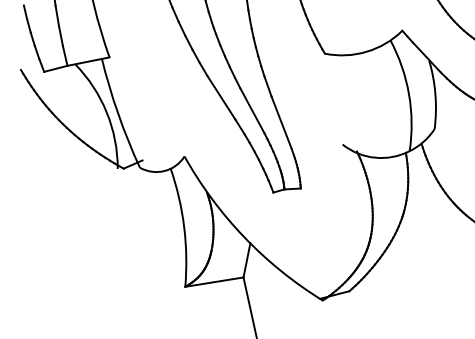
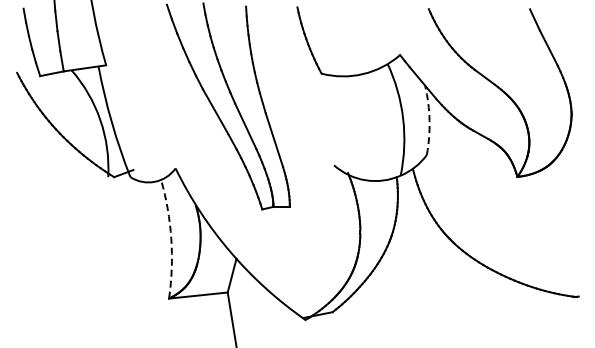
arc: (435, 94) -> (429, 120), solid -> dashed
arc: (184, 226) -> (171, 238), solid -> dashed

